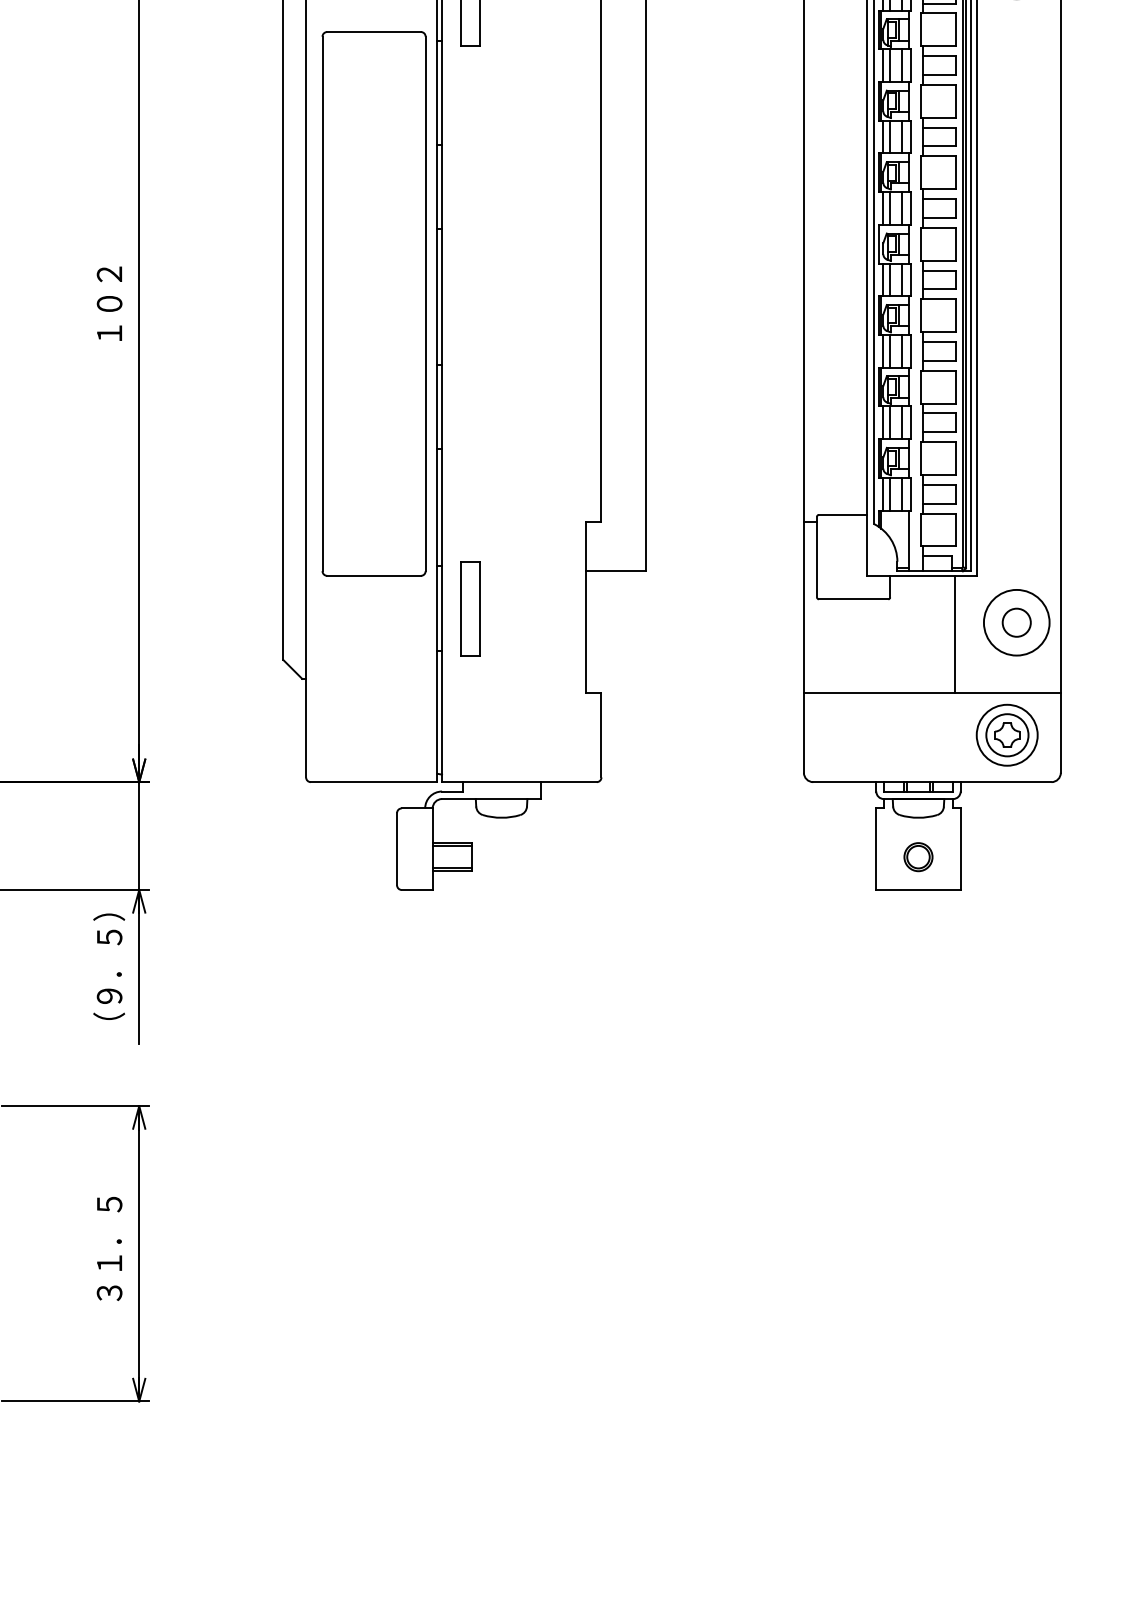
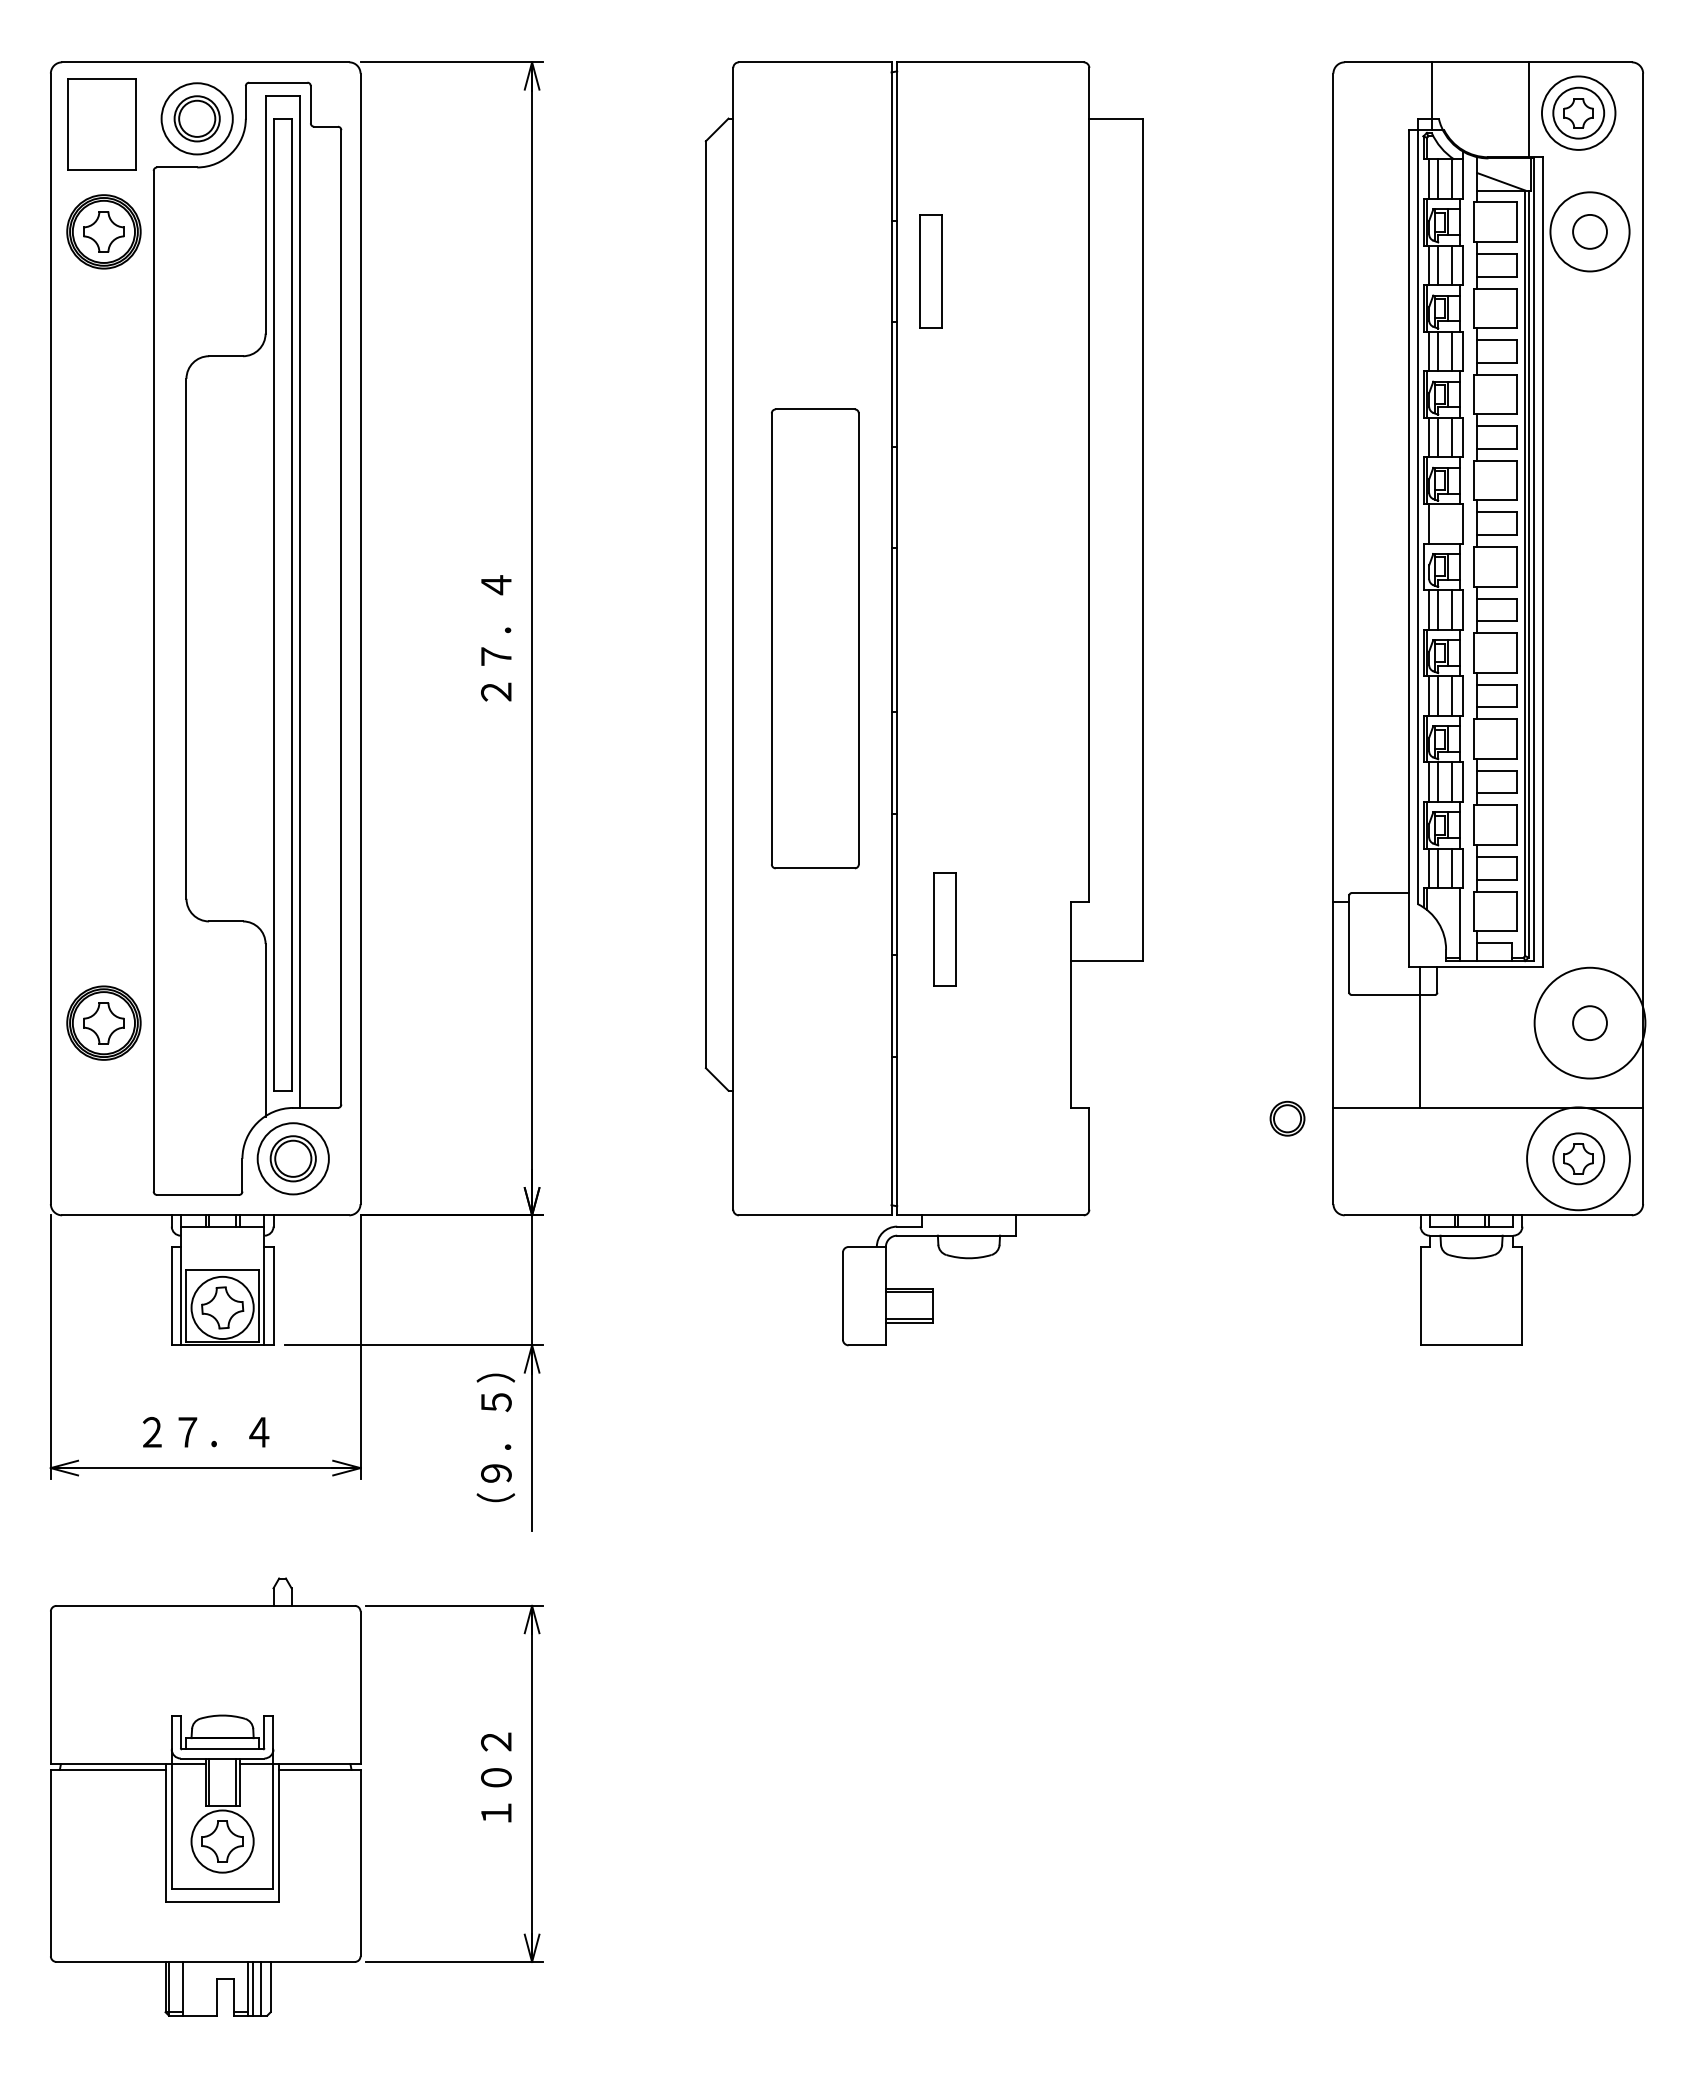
line: (890, 208) -> (1437, 523), removed
line: (901, 208) -> (1451, 523), removed
text: (109, 303) -> (496, 638), １０２ -> ２７．４
part: (374, 303) -> (815, 638), size x0.7
part: (469, 608) -> (944, 929), moved
circle: (1016, 622) -> (1589, 1022), size x1.4
line: (954, 633) -> (1420, 1036), moved
circle: (1007, 735) -> (1578, 1158), size x1.4
part: (918, 856) -> (1287, 1118), moved
text: (109, 1248) -> (496, 1777), ３１．５ -> １０２

